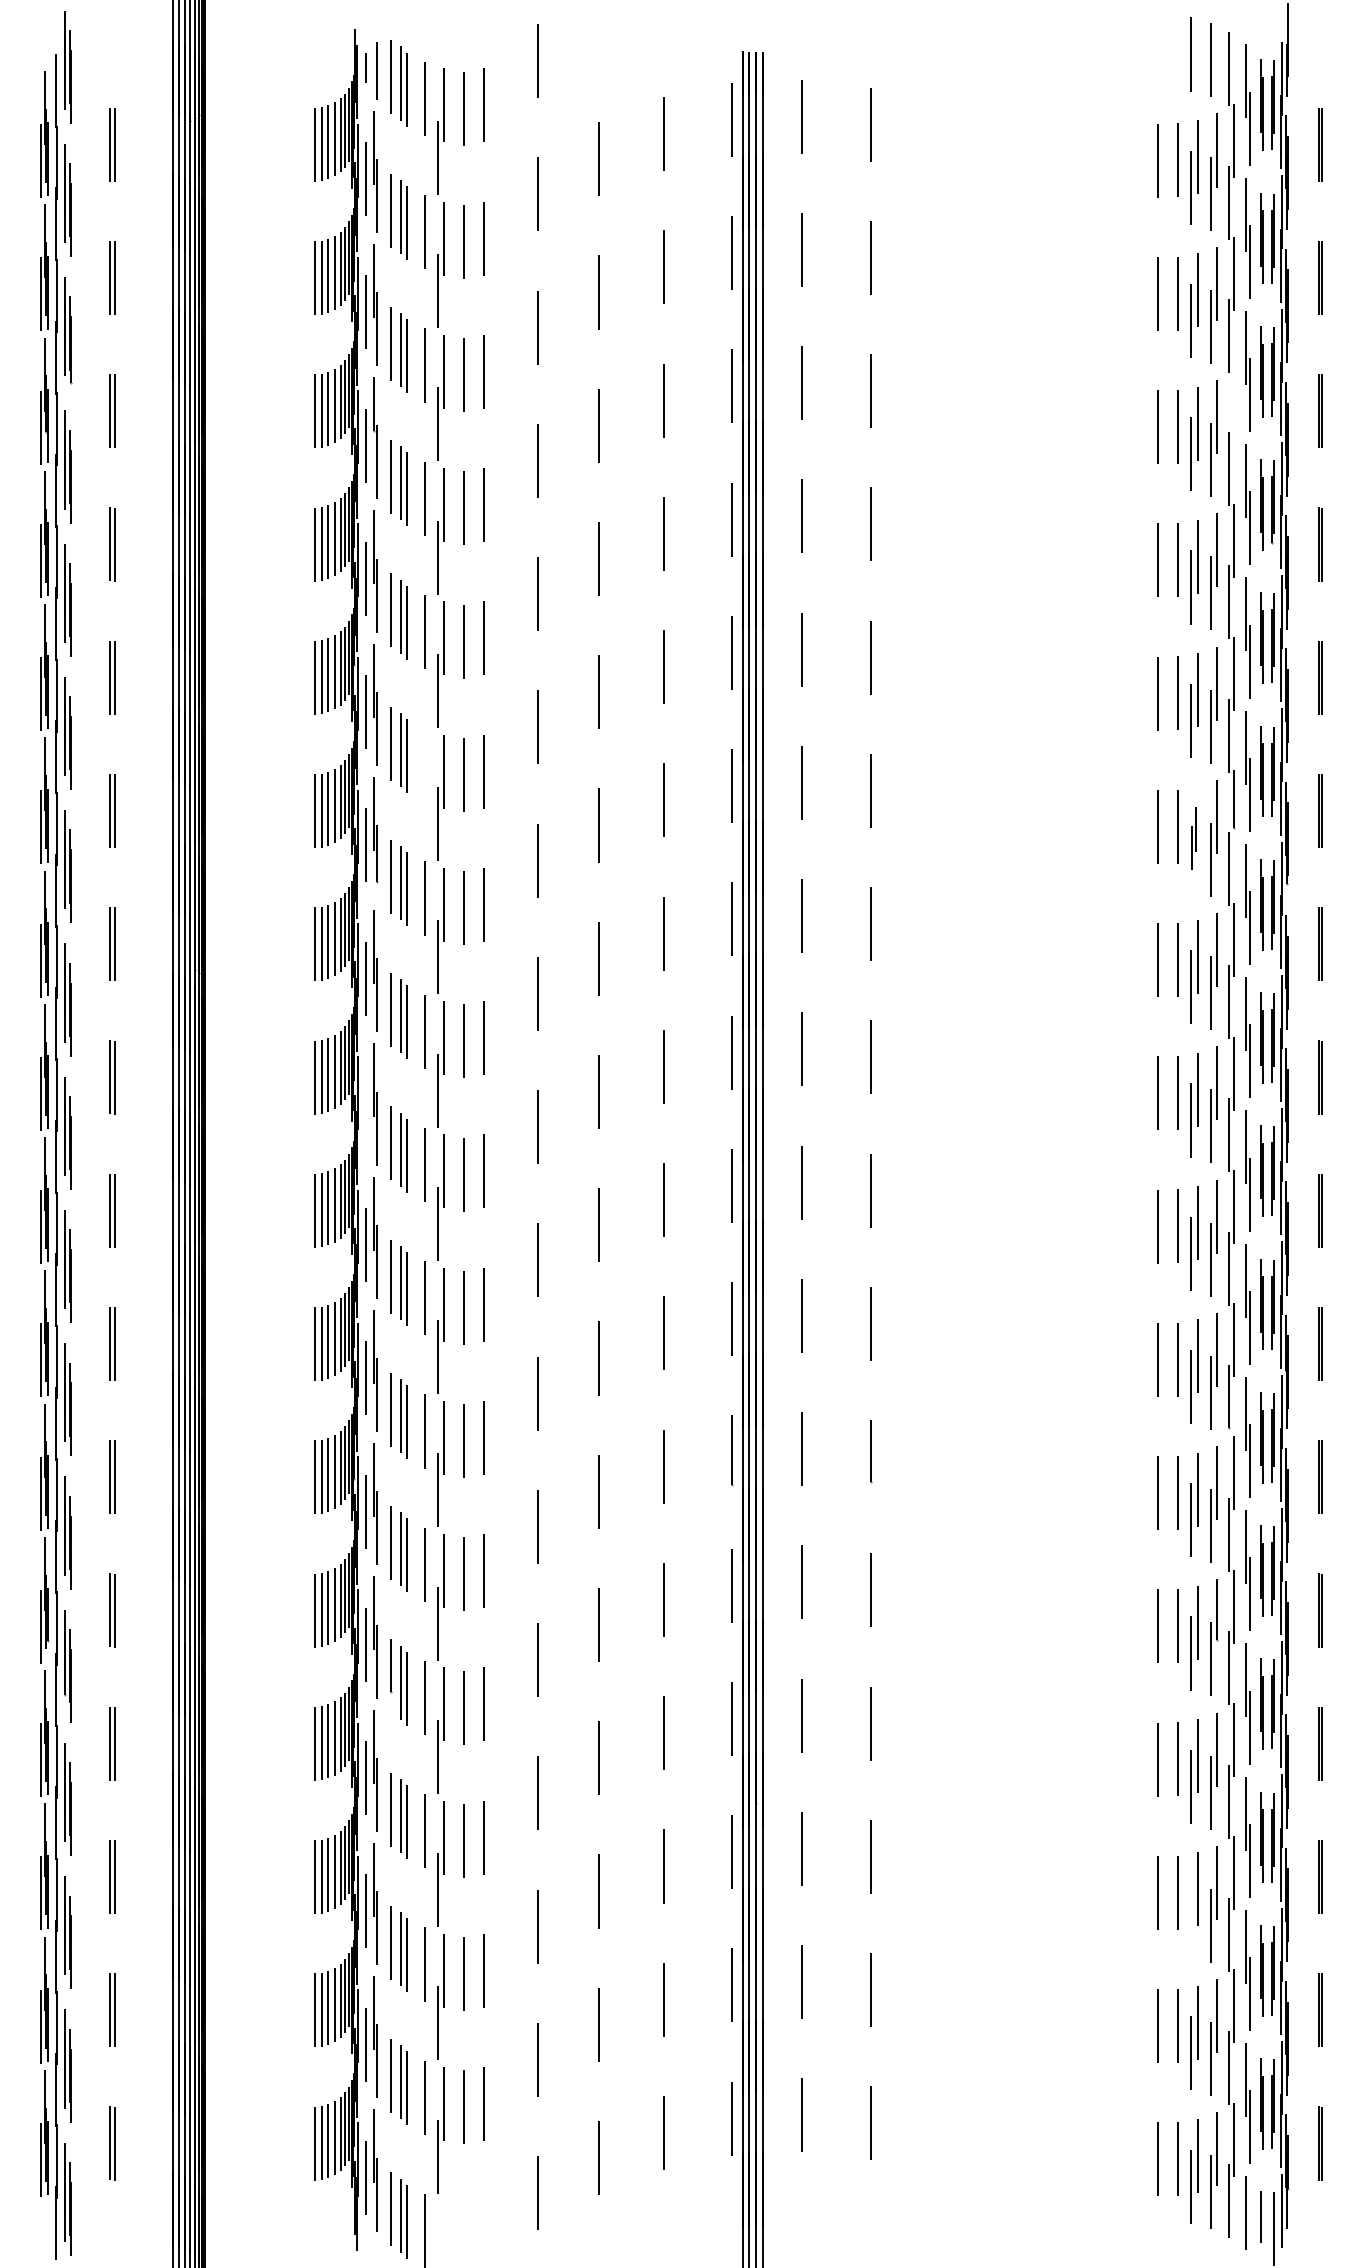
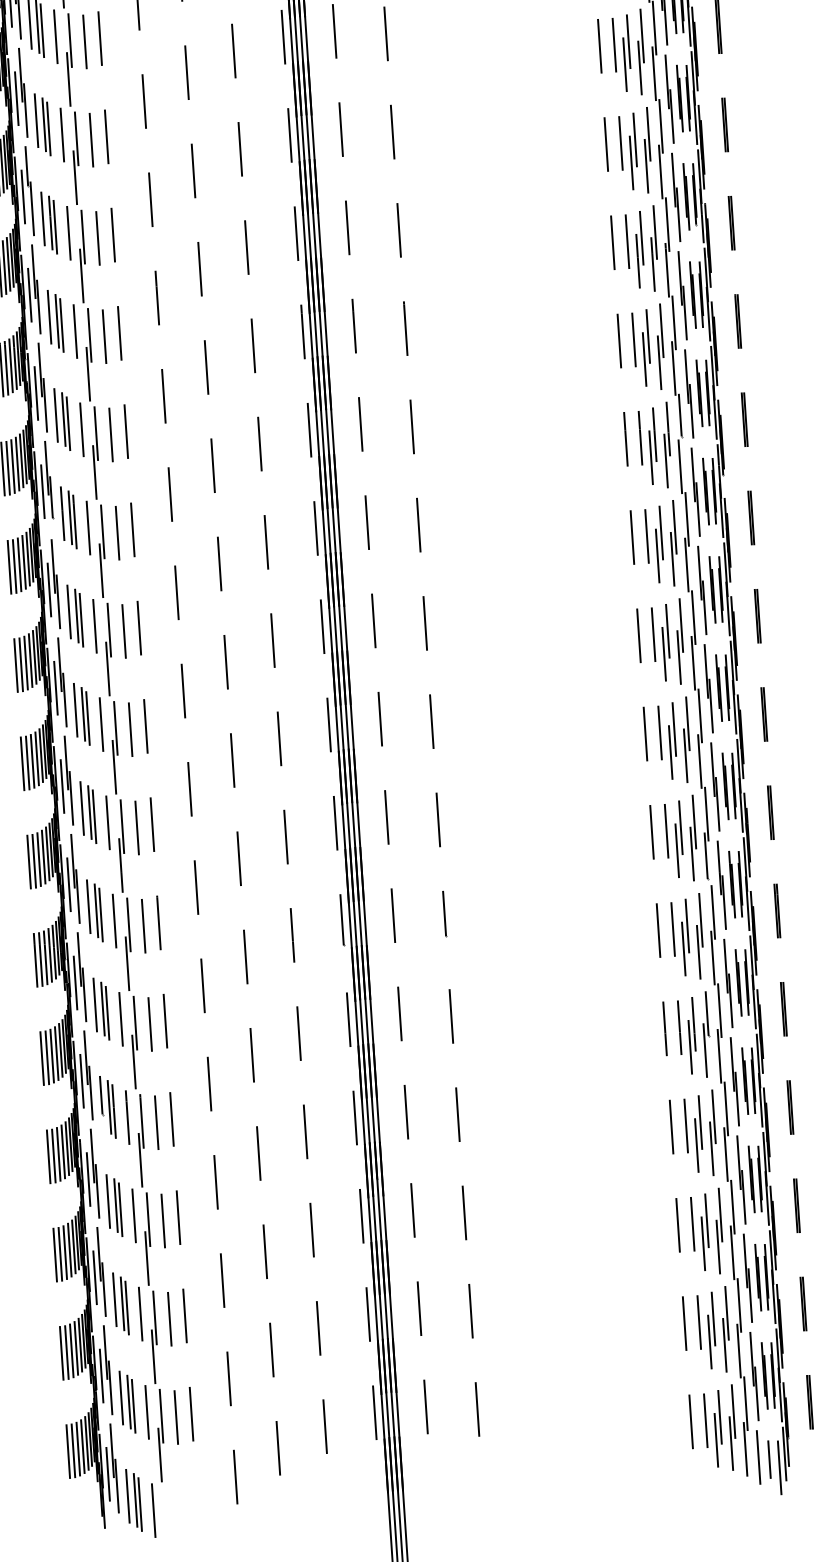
line: (1233, 407) -> (660, 126), added
line: (424, 765) -> (81, 430), added
part: (1194, 838) -> (653, 446), size x1.67
line: (366, 1111) -> (55, 687), added
line: (1190, 1919) -> (703, 1243), added

